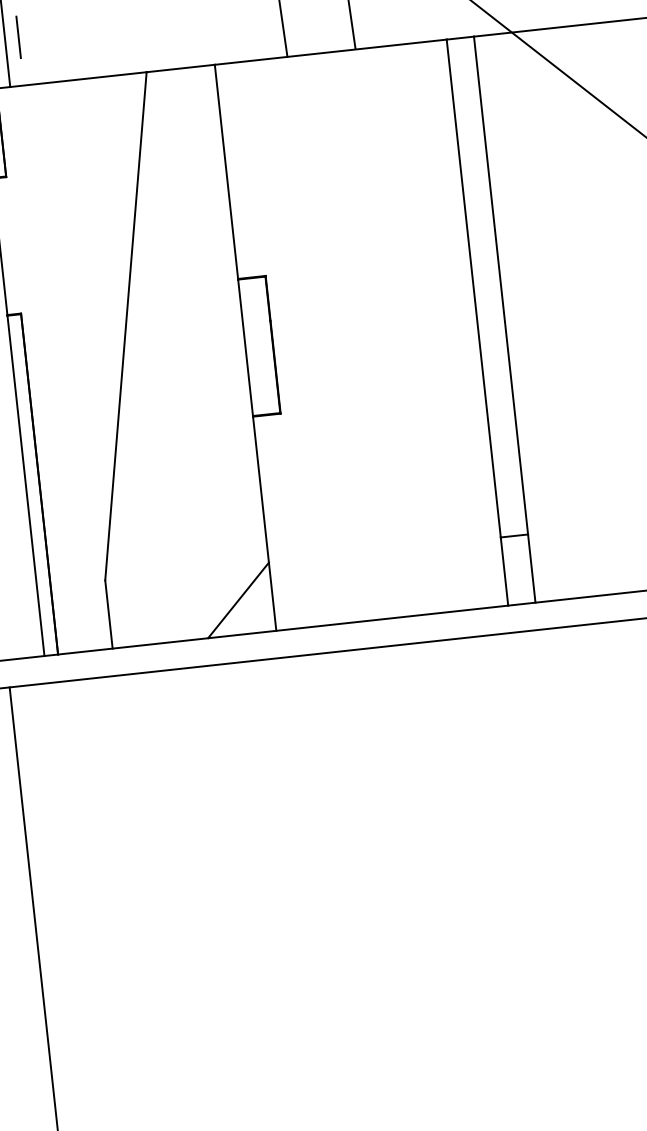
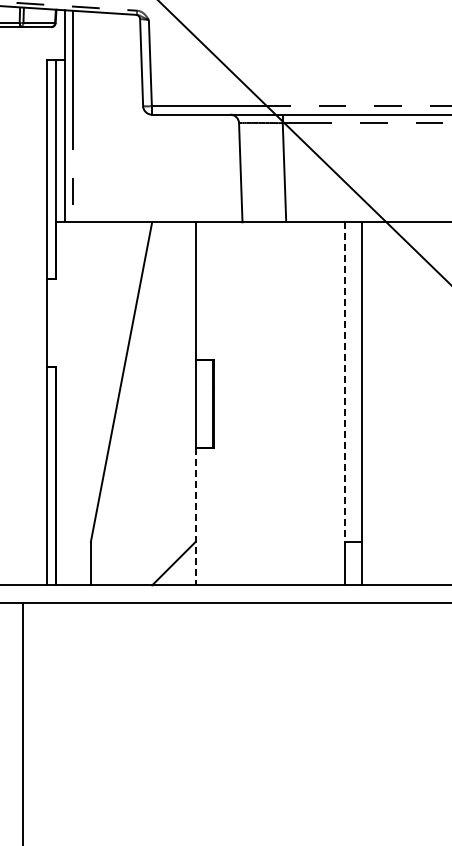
line: (473, 287) -> (344, 381), solid -> dashed
line: (263, 523) -> (195, 516), solid -> dashed

